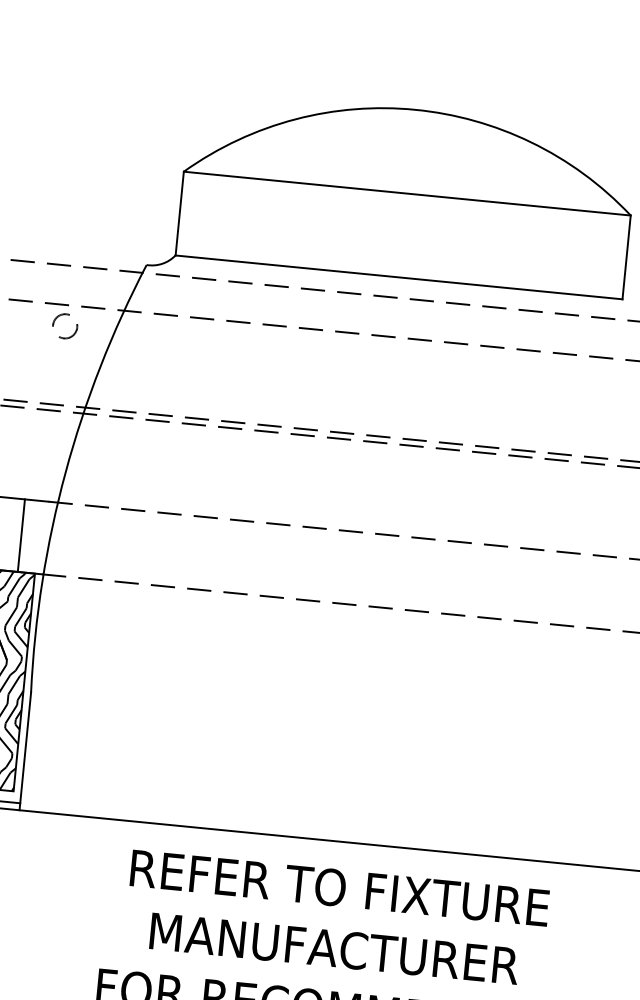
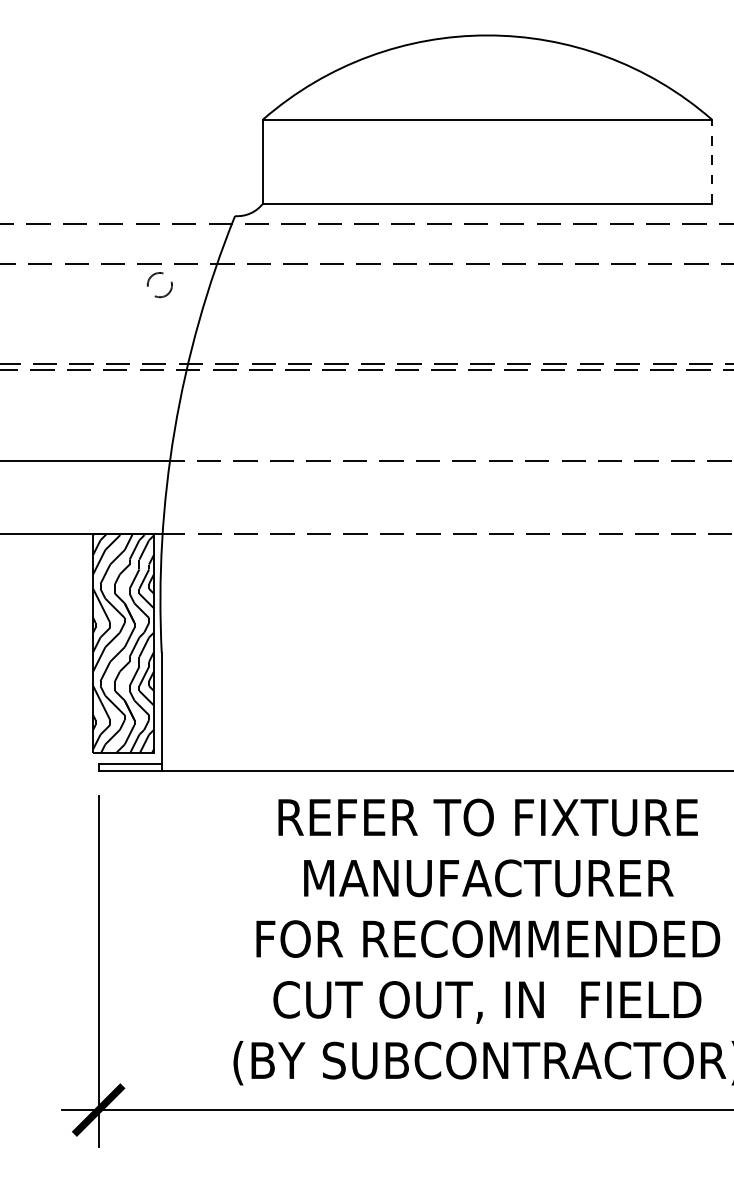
line: (626, 257) -> (711, 161), solid -> dashed
line: (21, 535) -> (136, 497), removed

